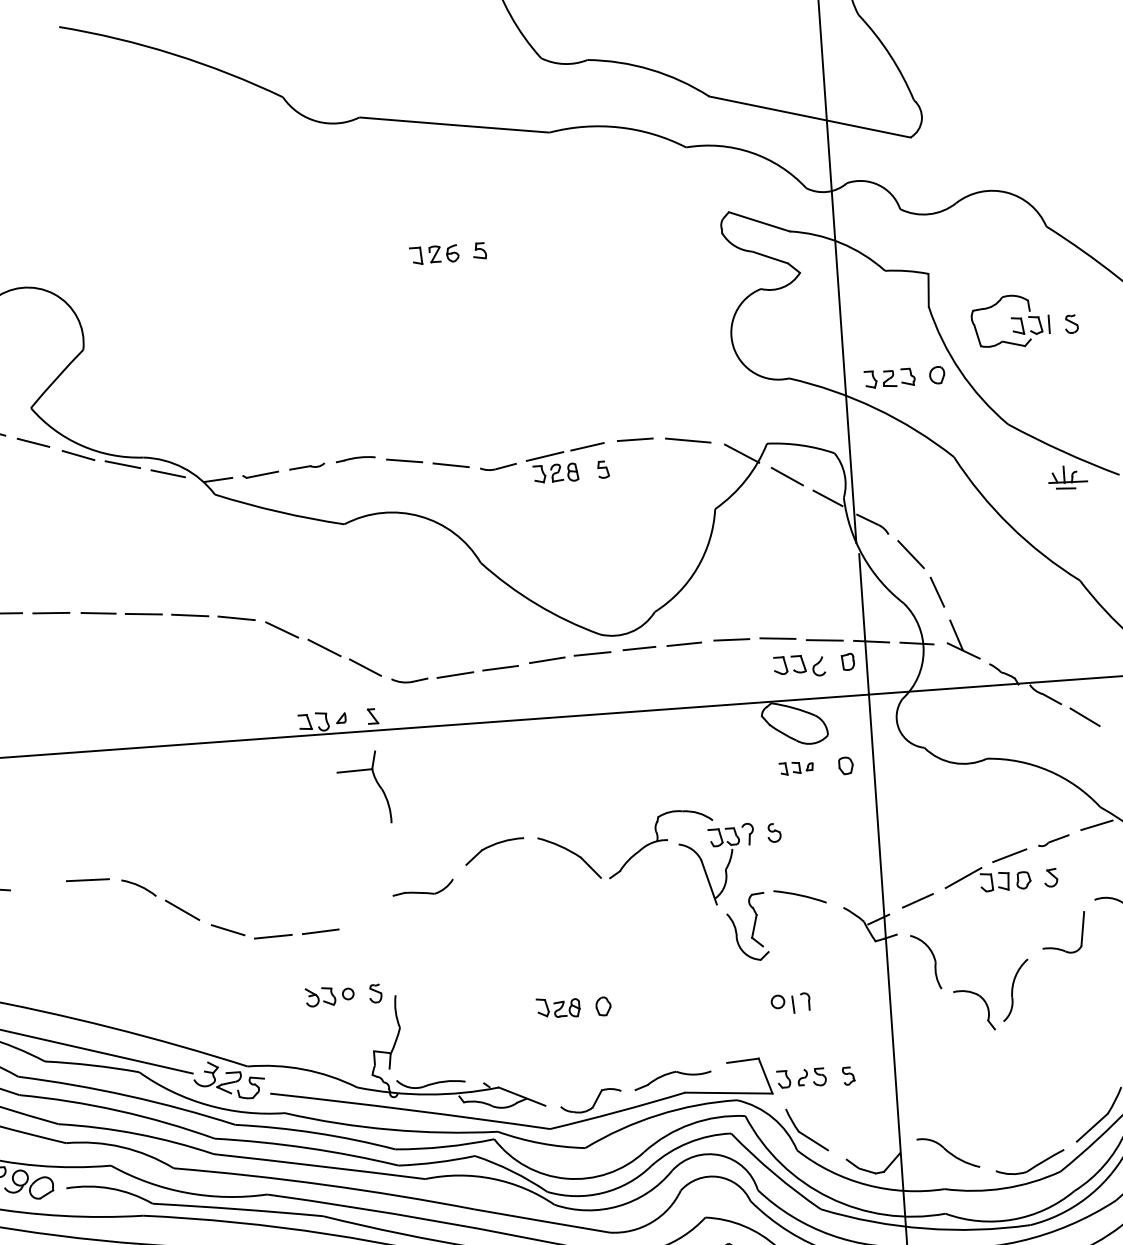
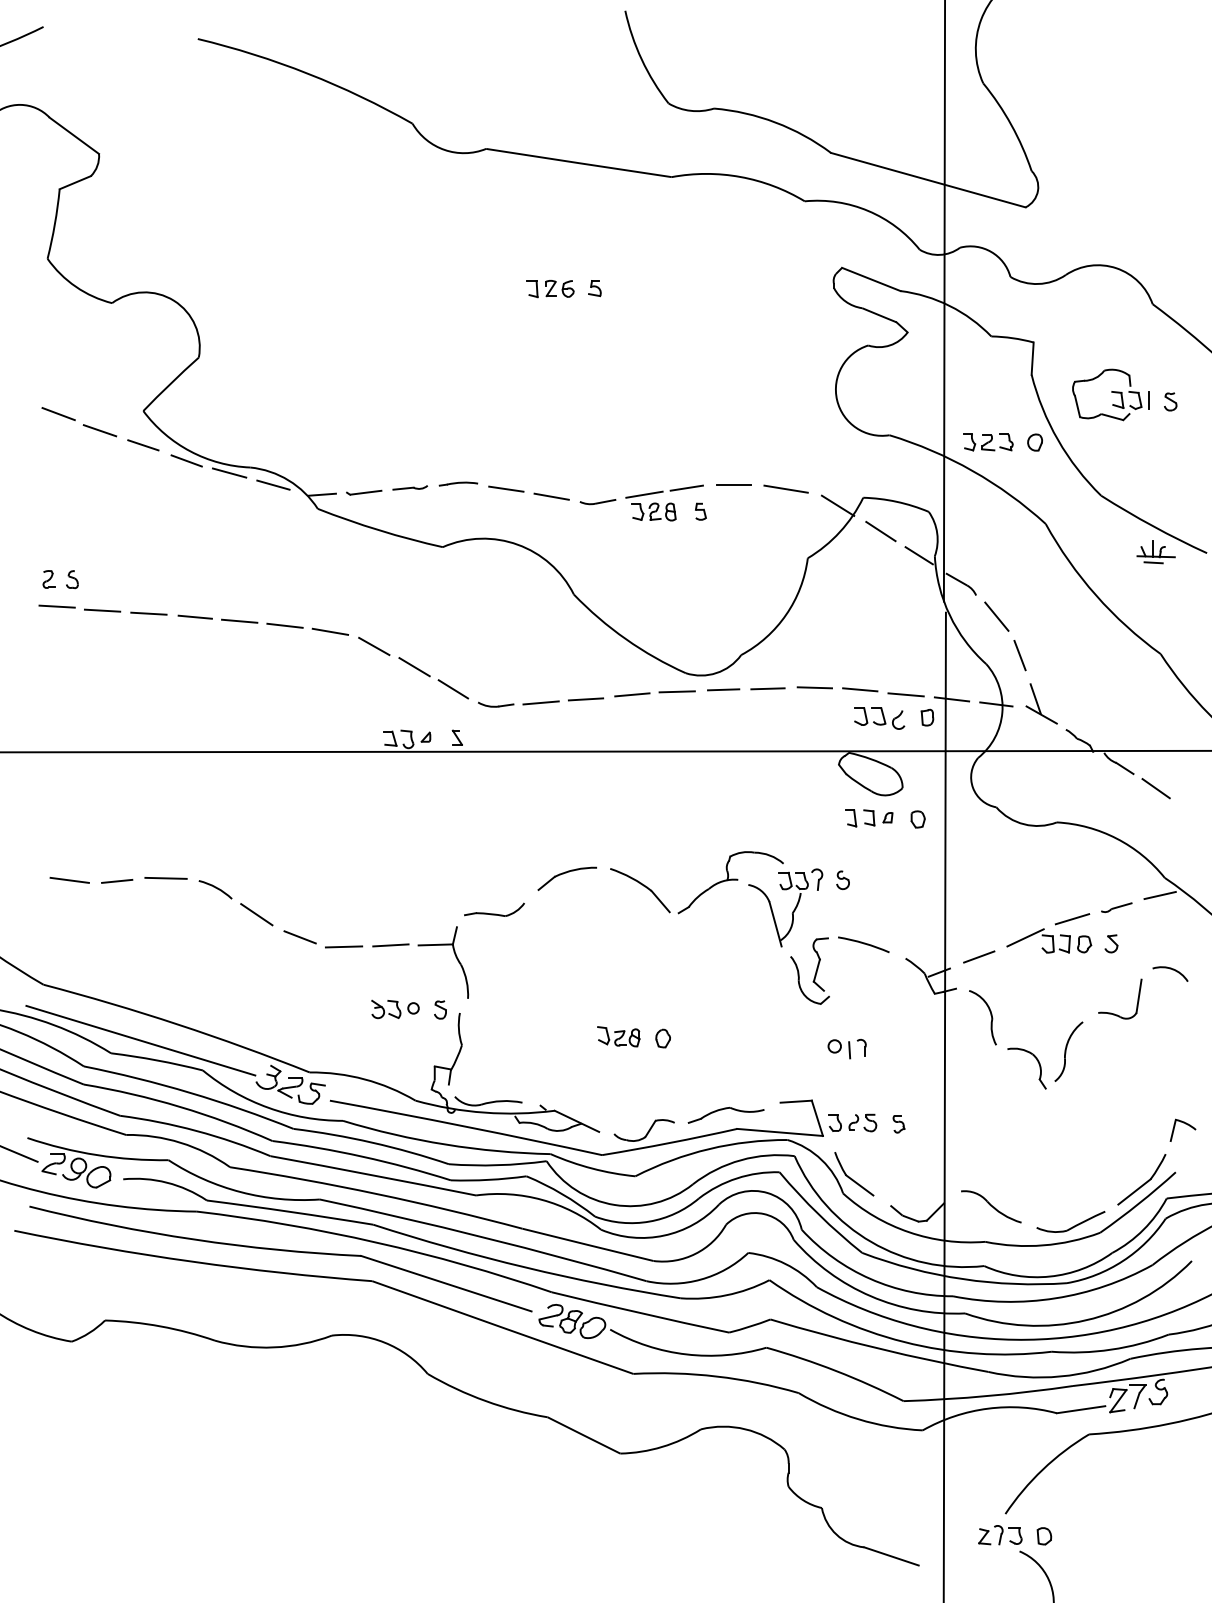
part: (796, 768) -> (869, 818), size x1.43
part: (375, 782) -> (455, 957), moved
line: (38, 885) -> (117, 880), added

